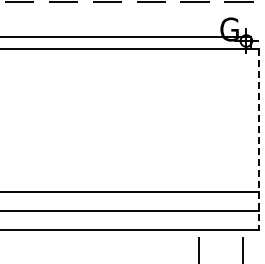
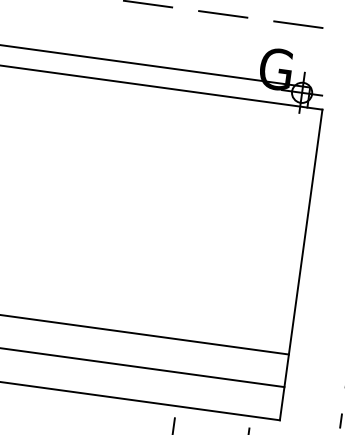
line: (259, 139) -> (301, 264), dashed -> solid

